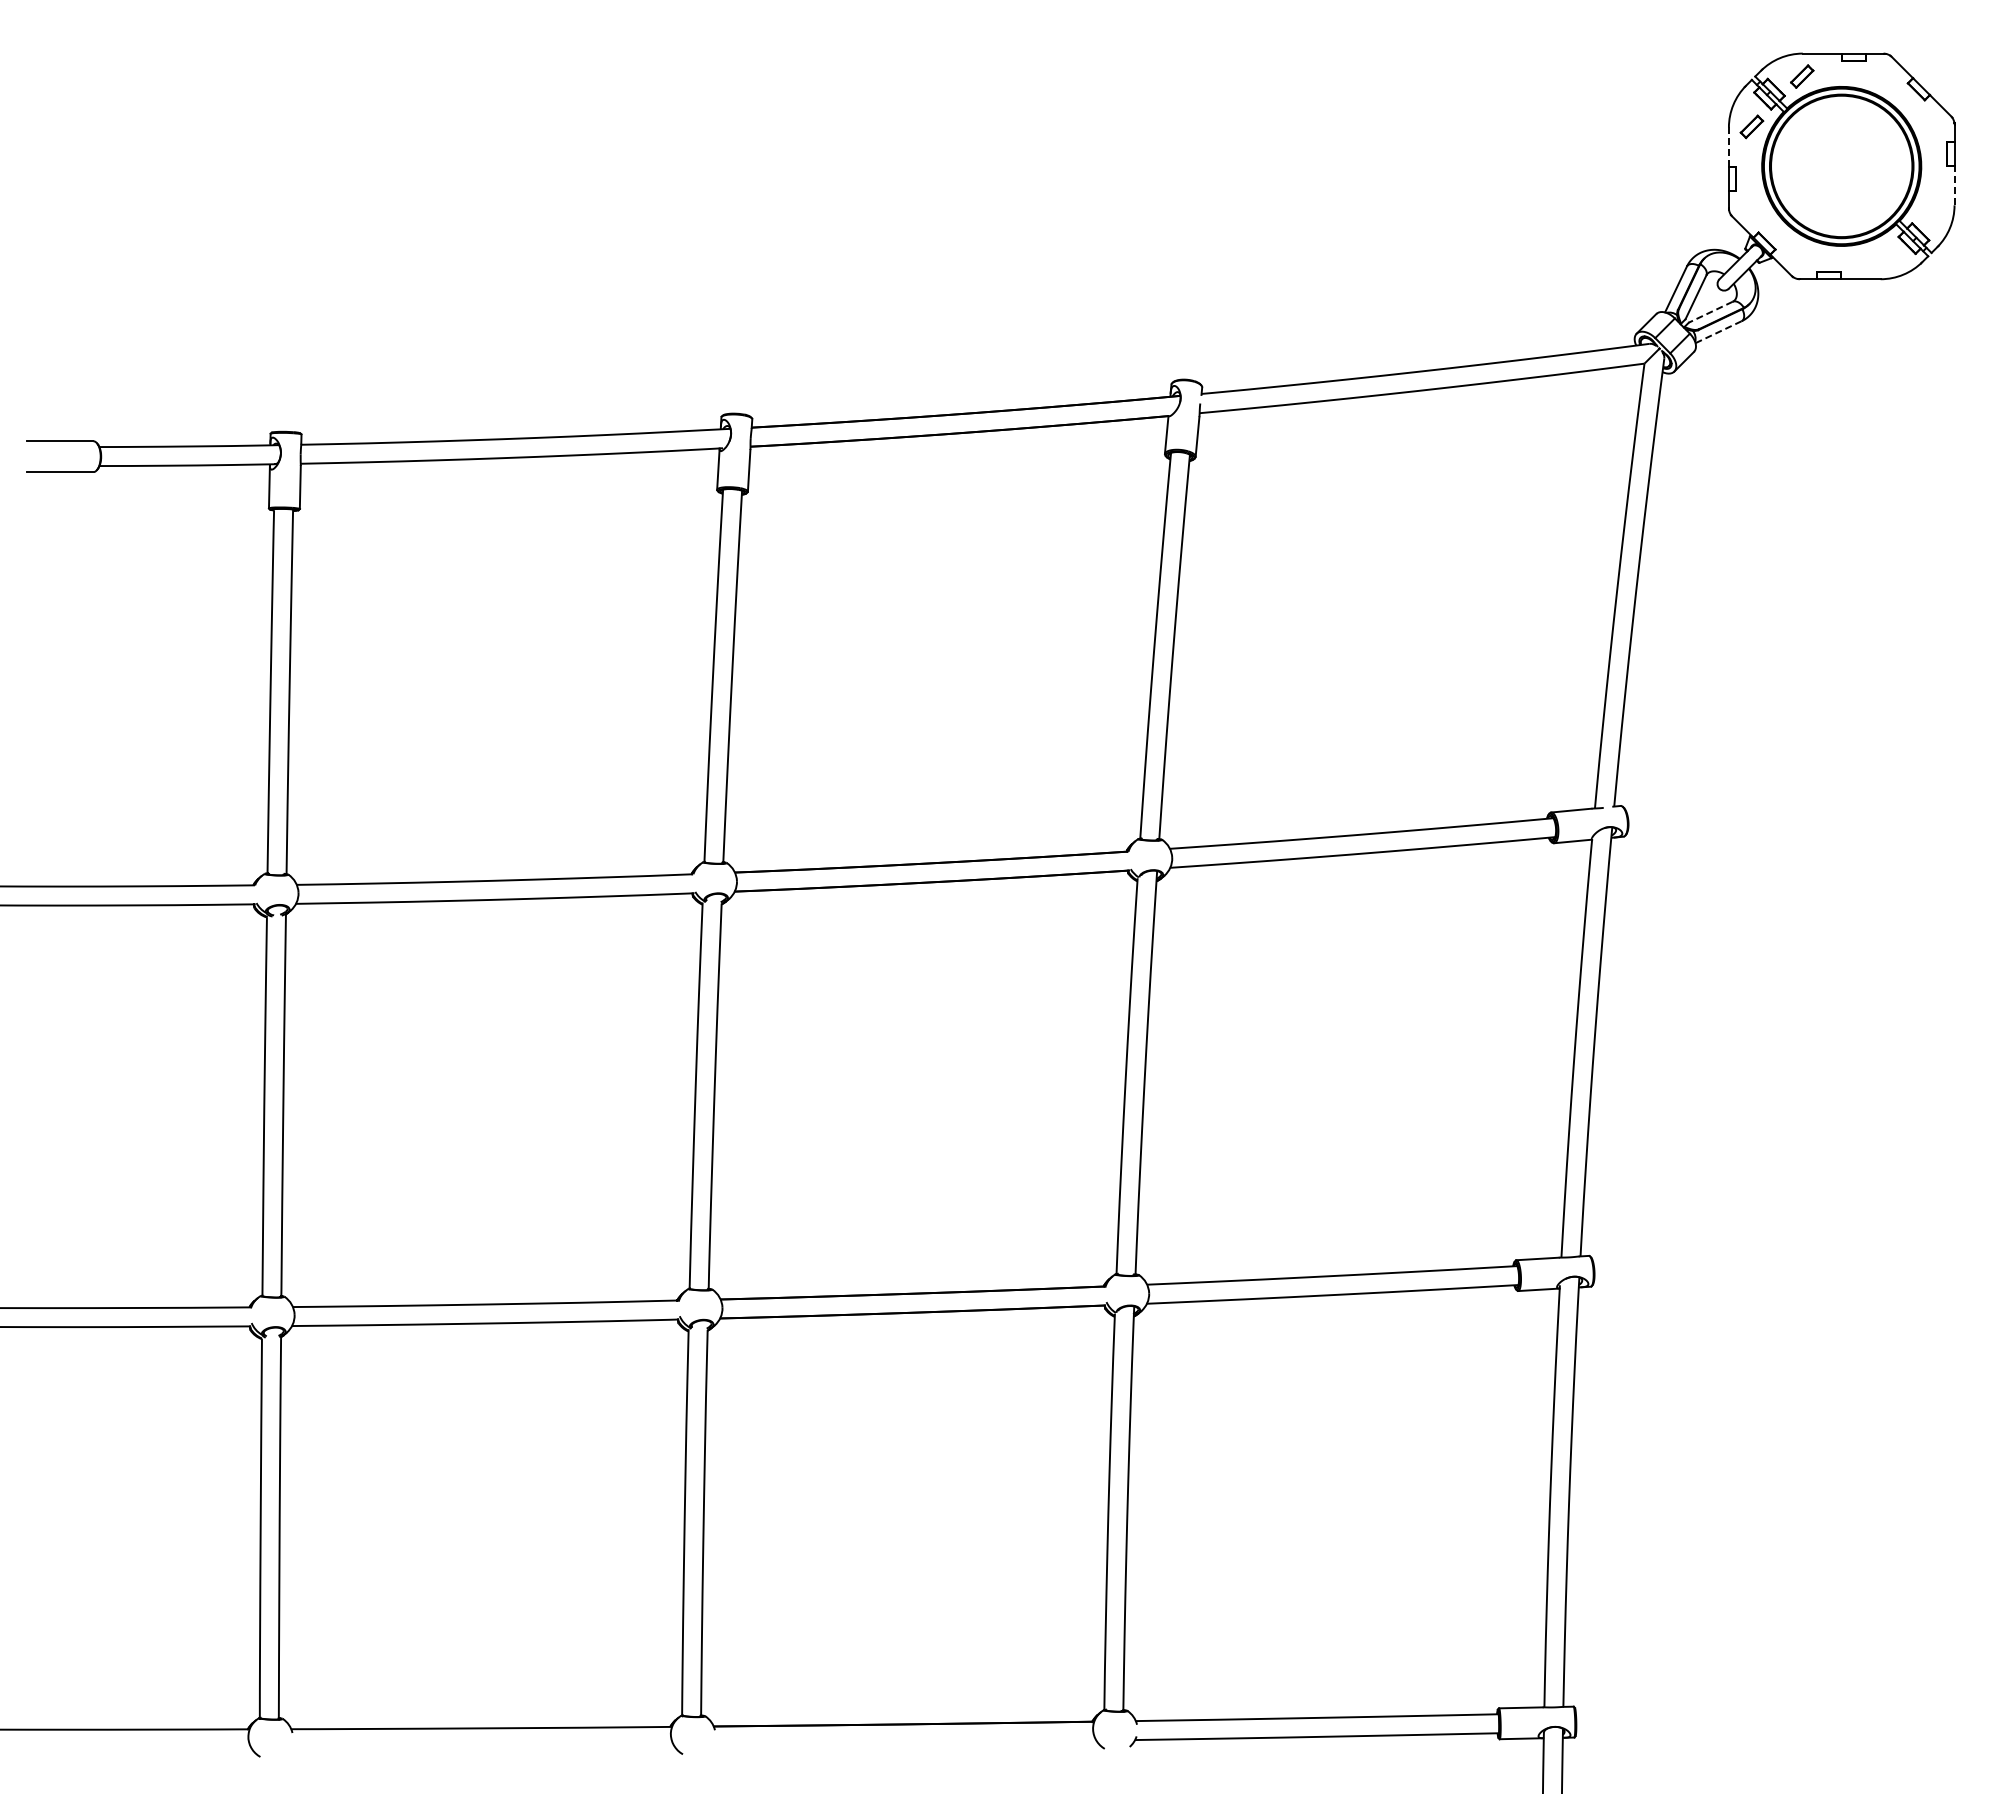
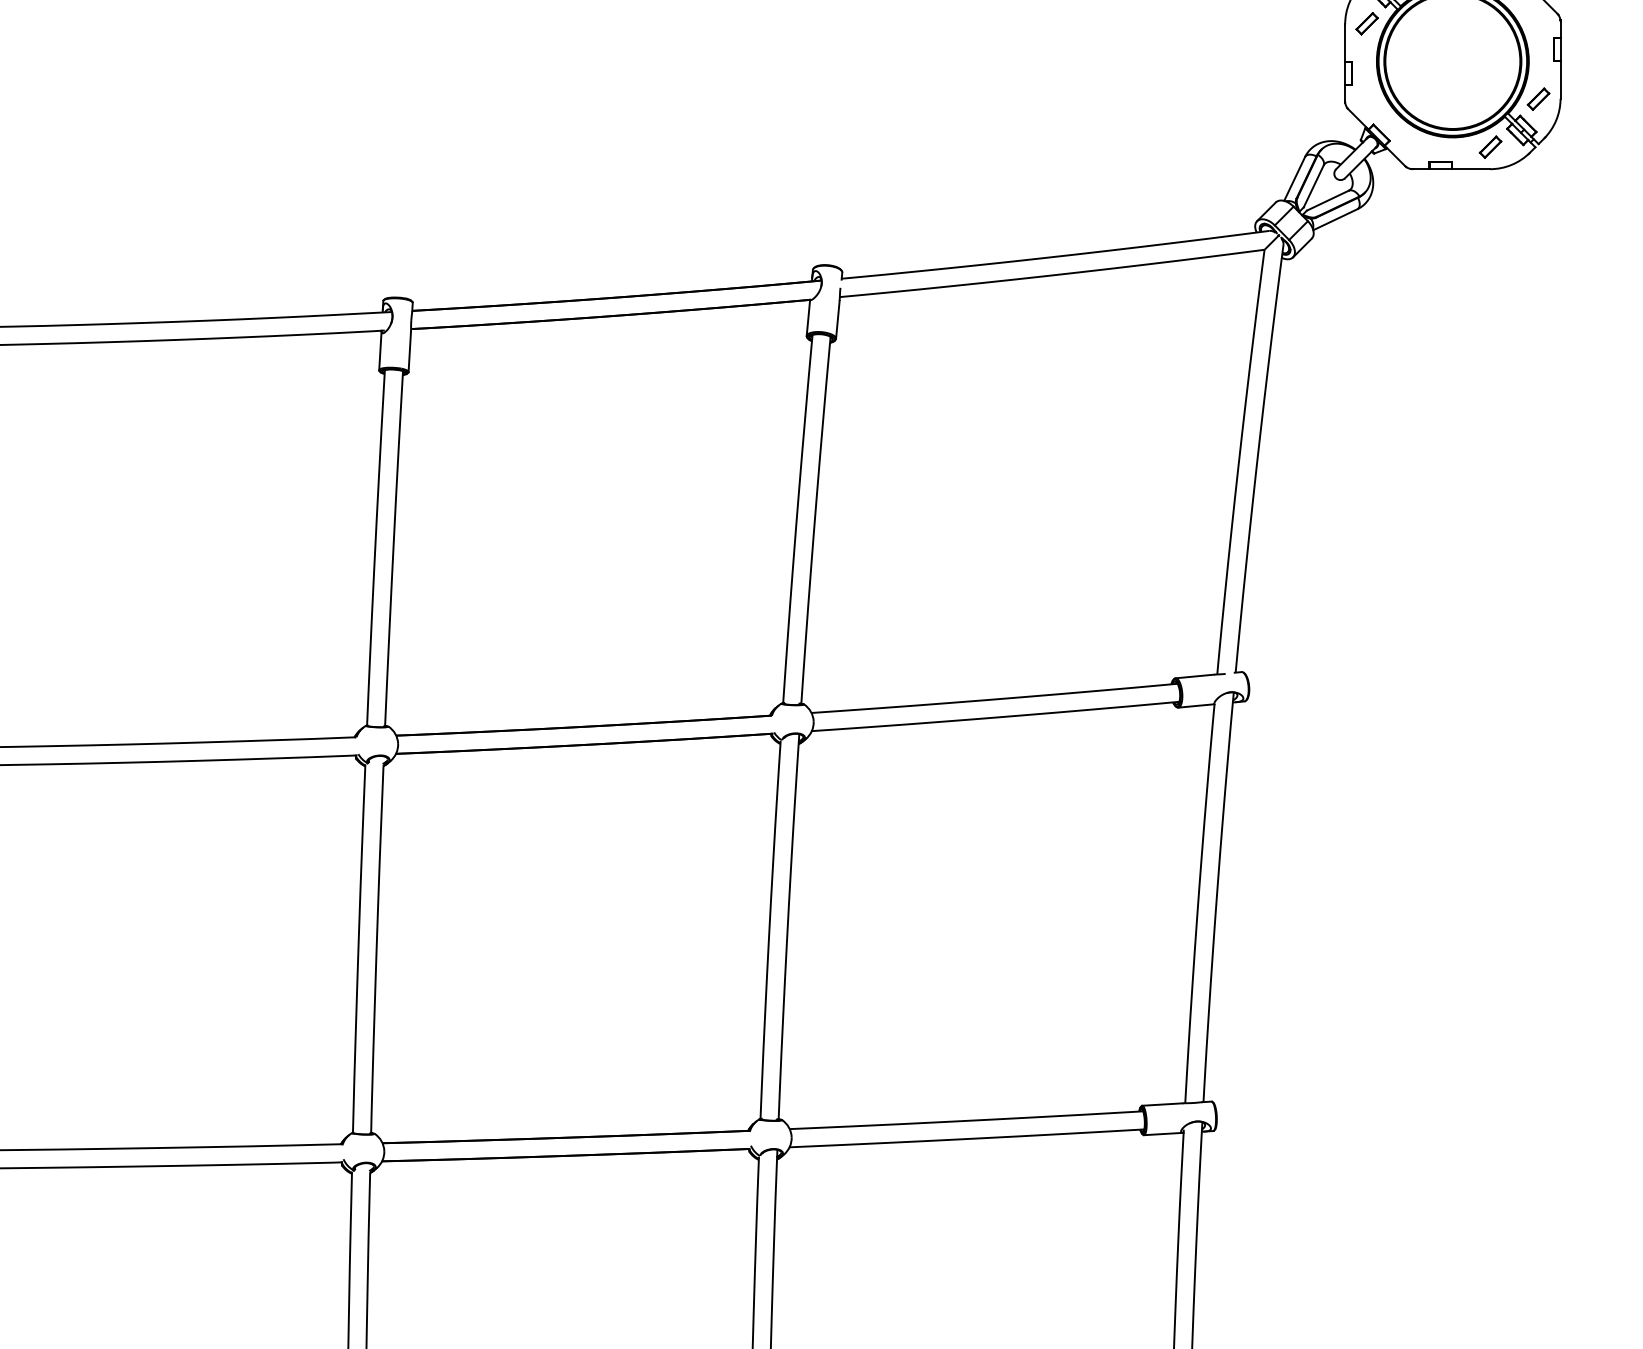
line: (1728, 147) -> (1344, 43), dashed -> solid
line: (1954, 185) -> (1560, 79), dashed -> solid
part: (1931, 205) -> (1538, 98), added
part: (1881, 256) -> (1490, 147), added
line: (1710, 312) -> (1327, 200), dashed -> solid
line: (1718, 332) -> (1335, 220), dashed -> solid

